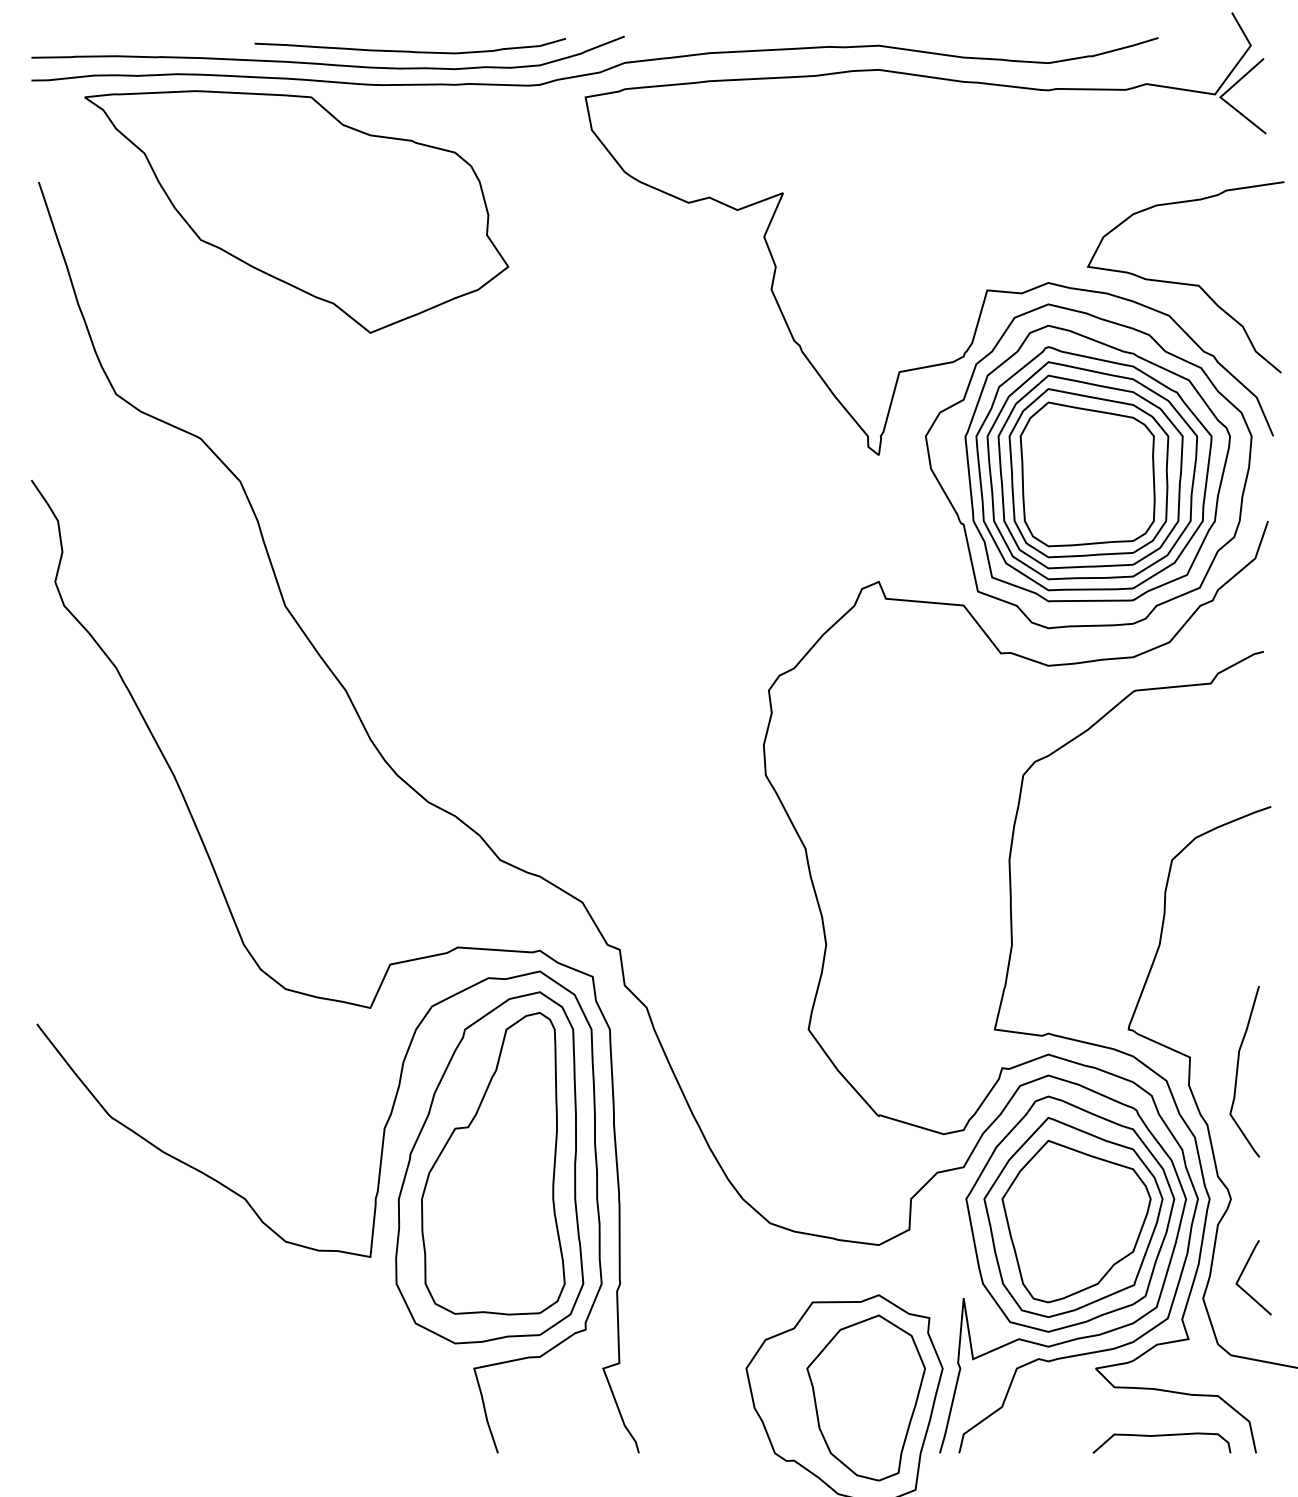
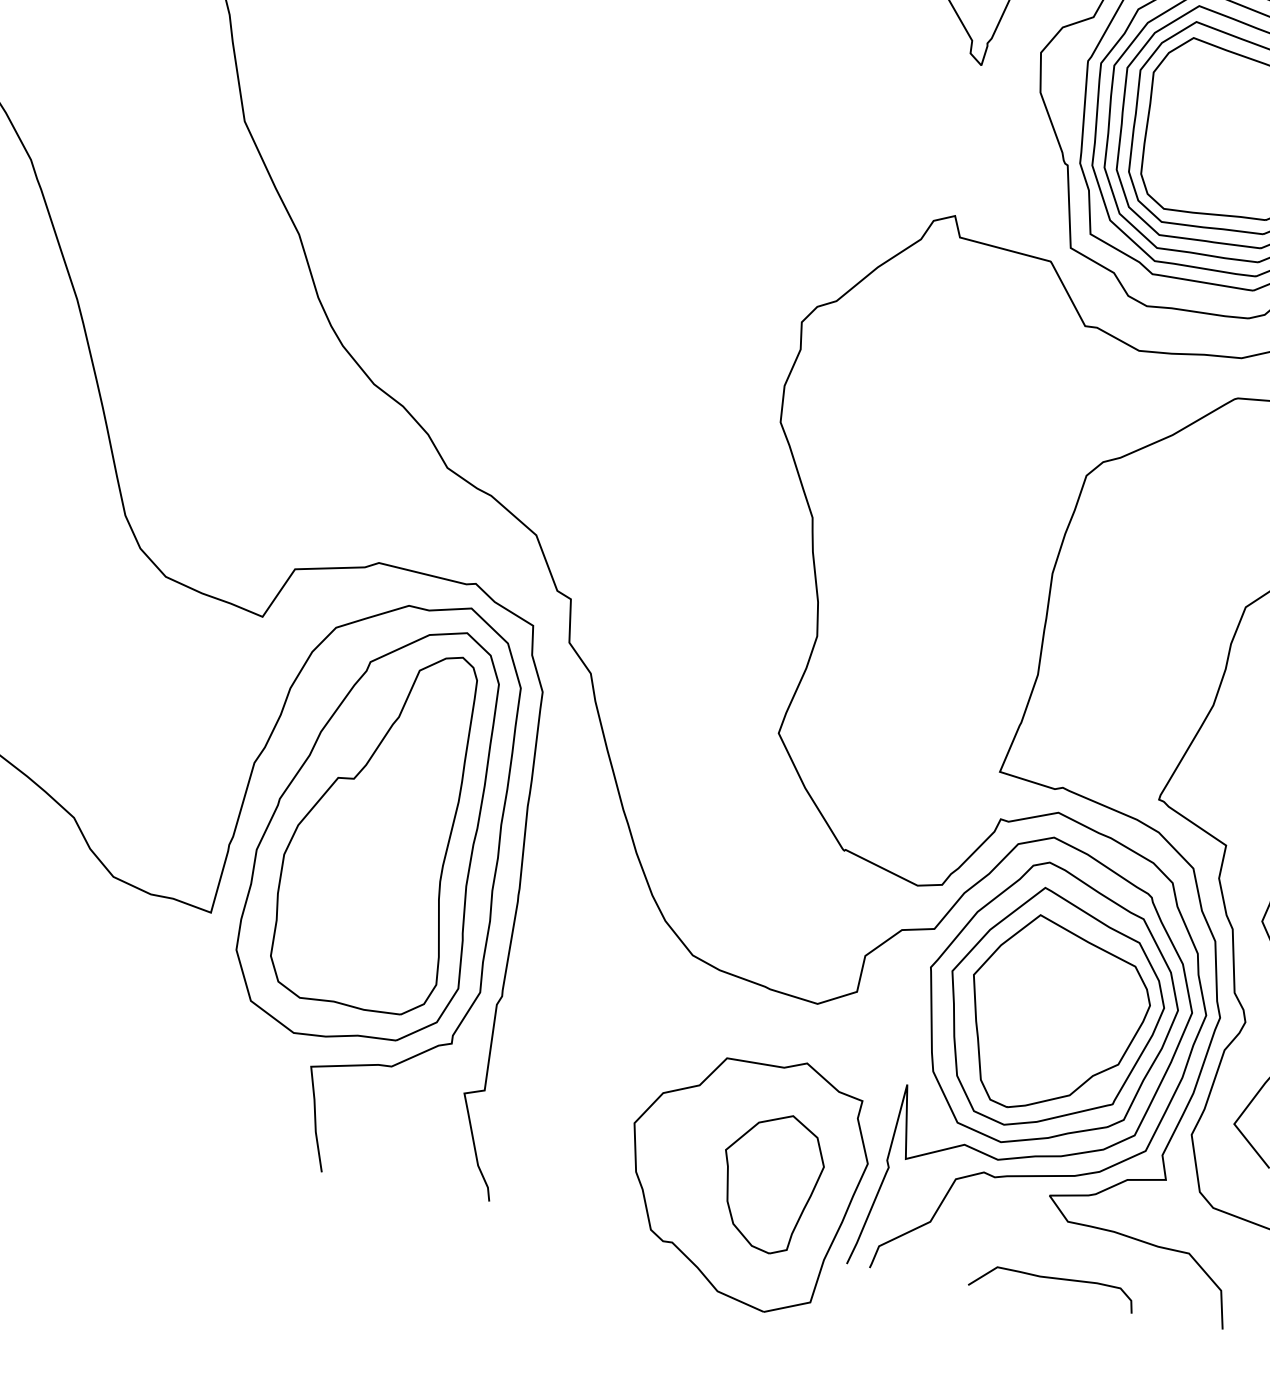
part: (865, 1397) -> (770, 1182), size x0.7
curve: (1161, 1436) -> (1053, 1279), moved

